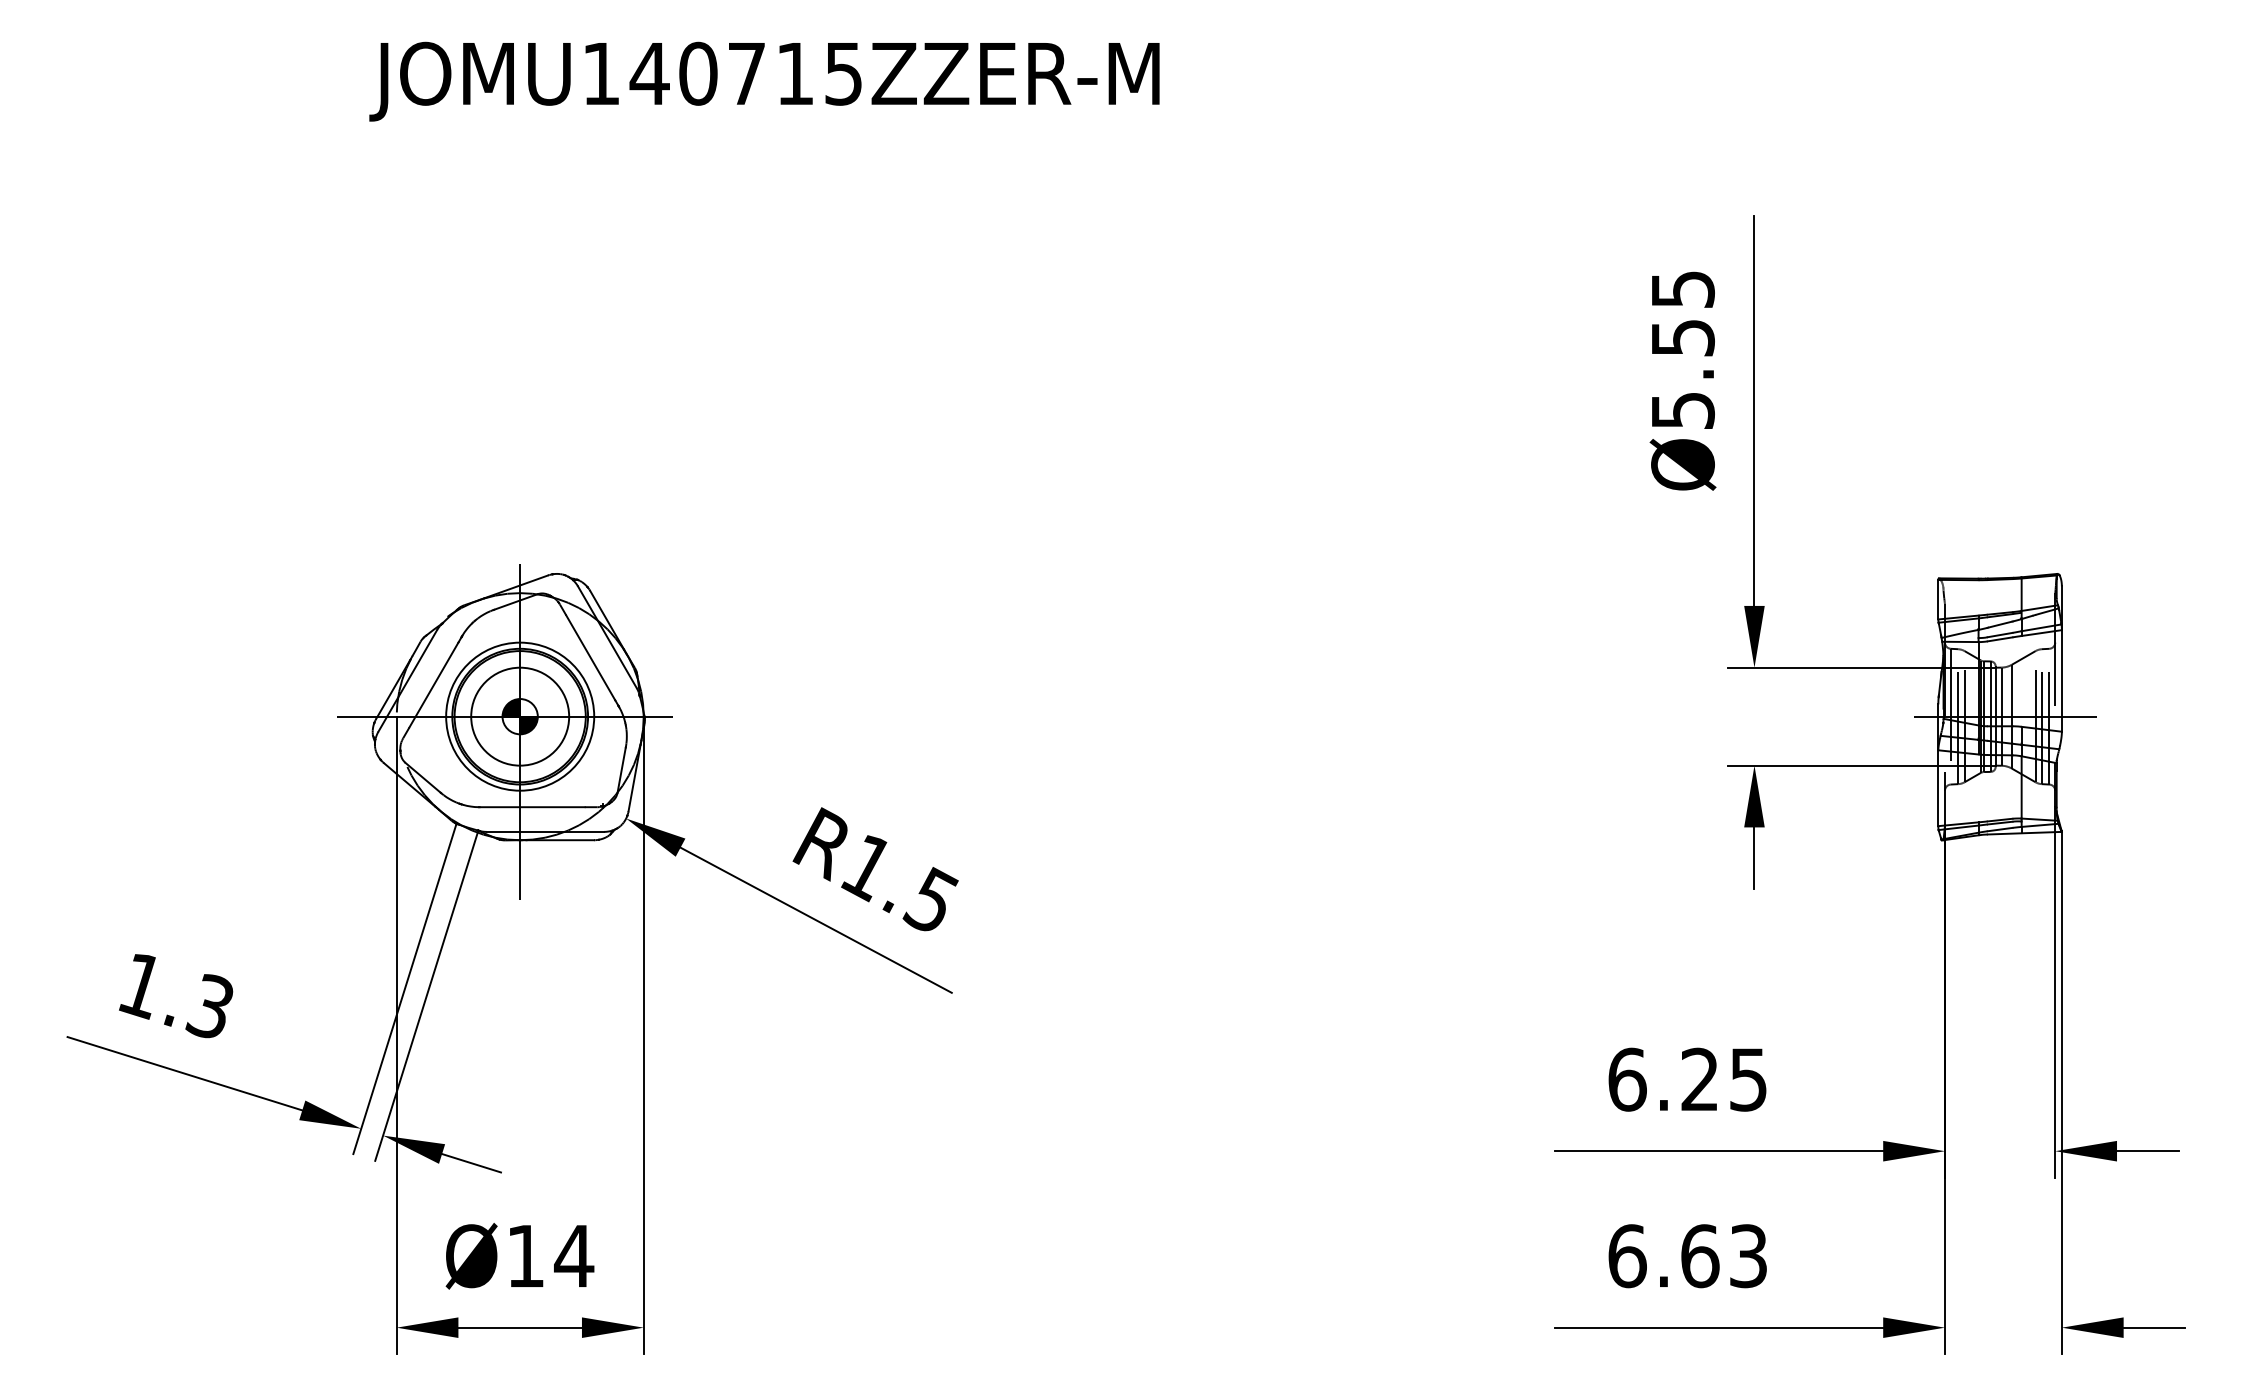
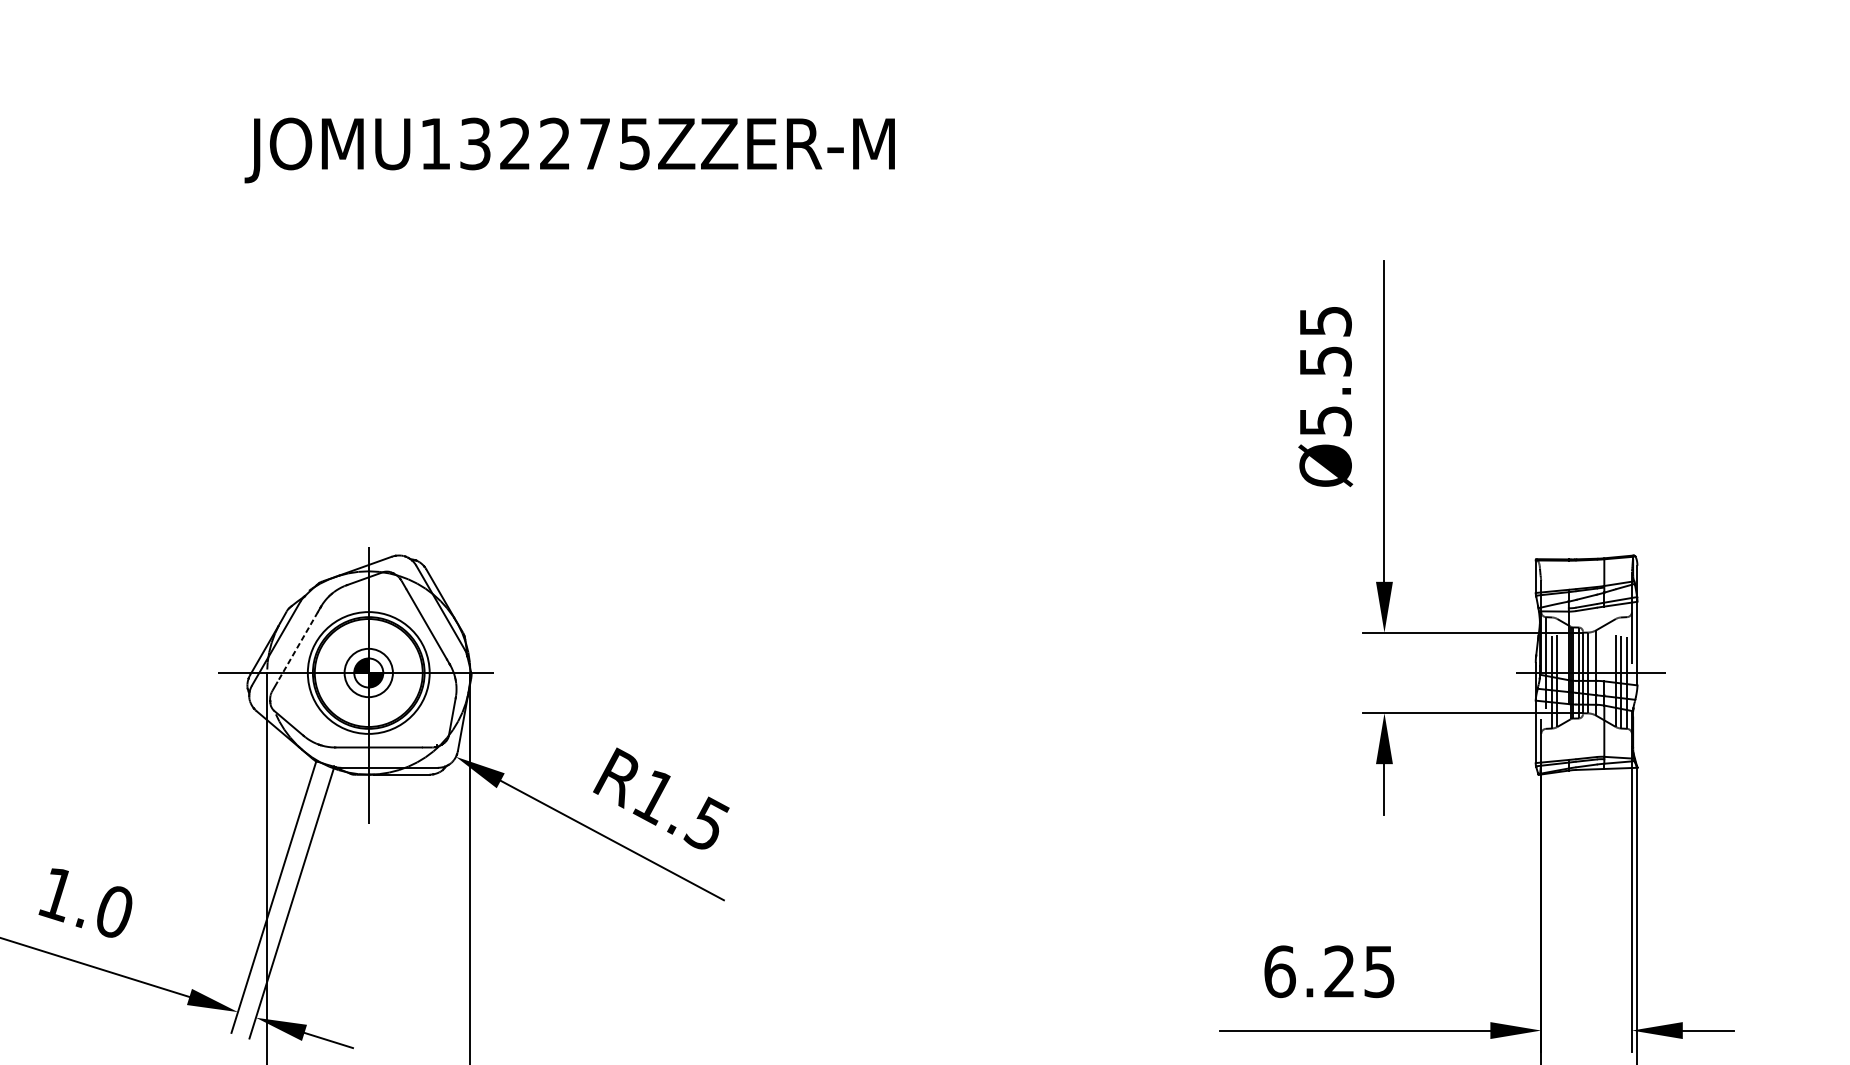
text: (721, 73) -> (534, 143), JOMU140715ZZER-M -> JOMU132275ZZER-M
line: (434, 684) -> (298, 646), solid -> dashed
circle: (520, 716) -> (369, 672), size x0.6
text: (209, 1006) -> (113, 911), 1.3 -> 1.0

